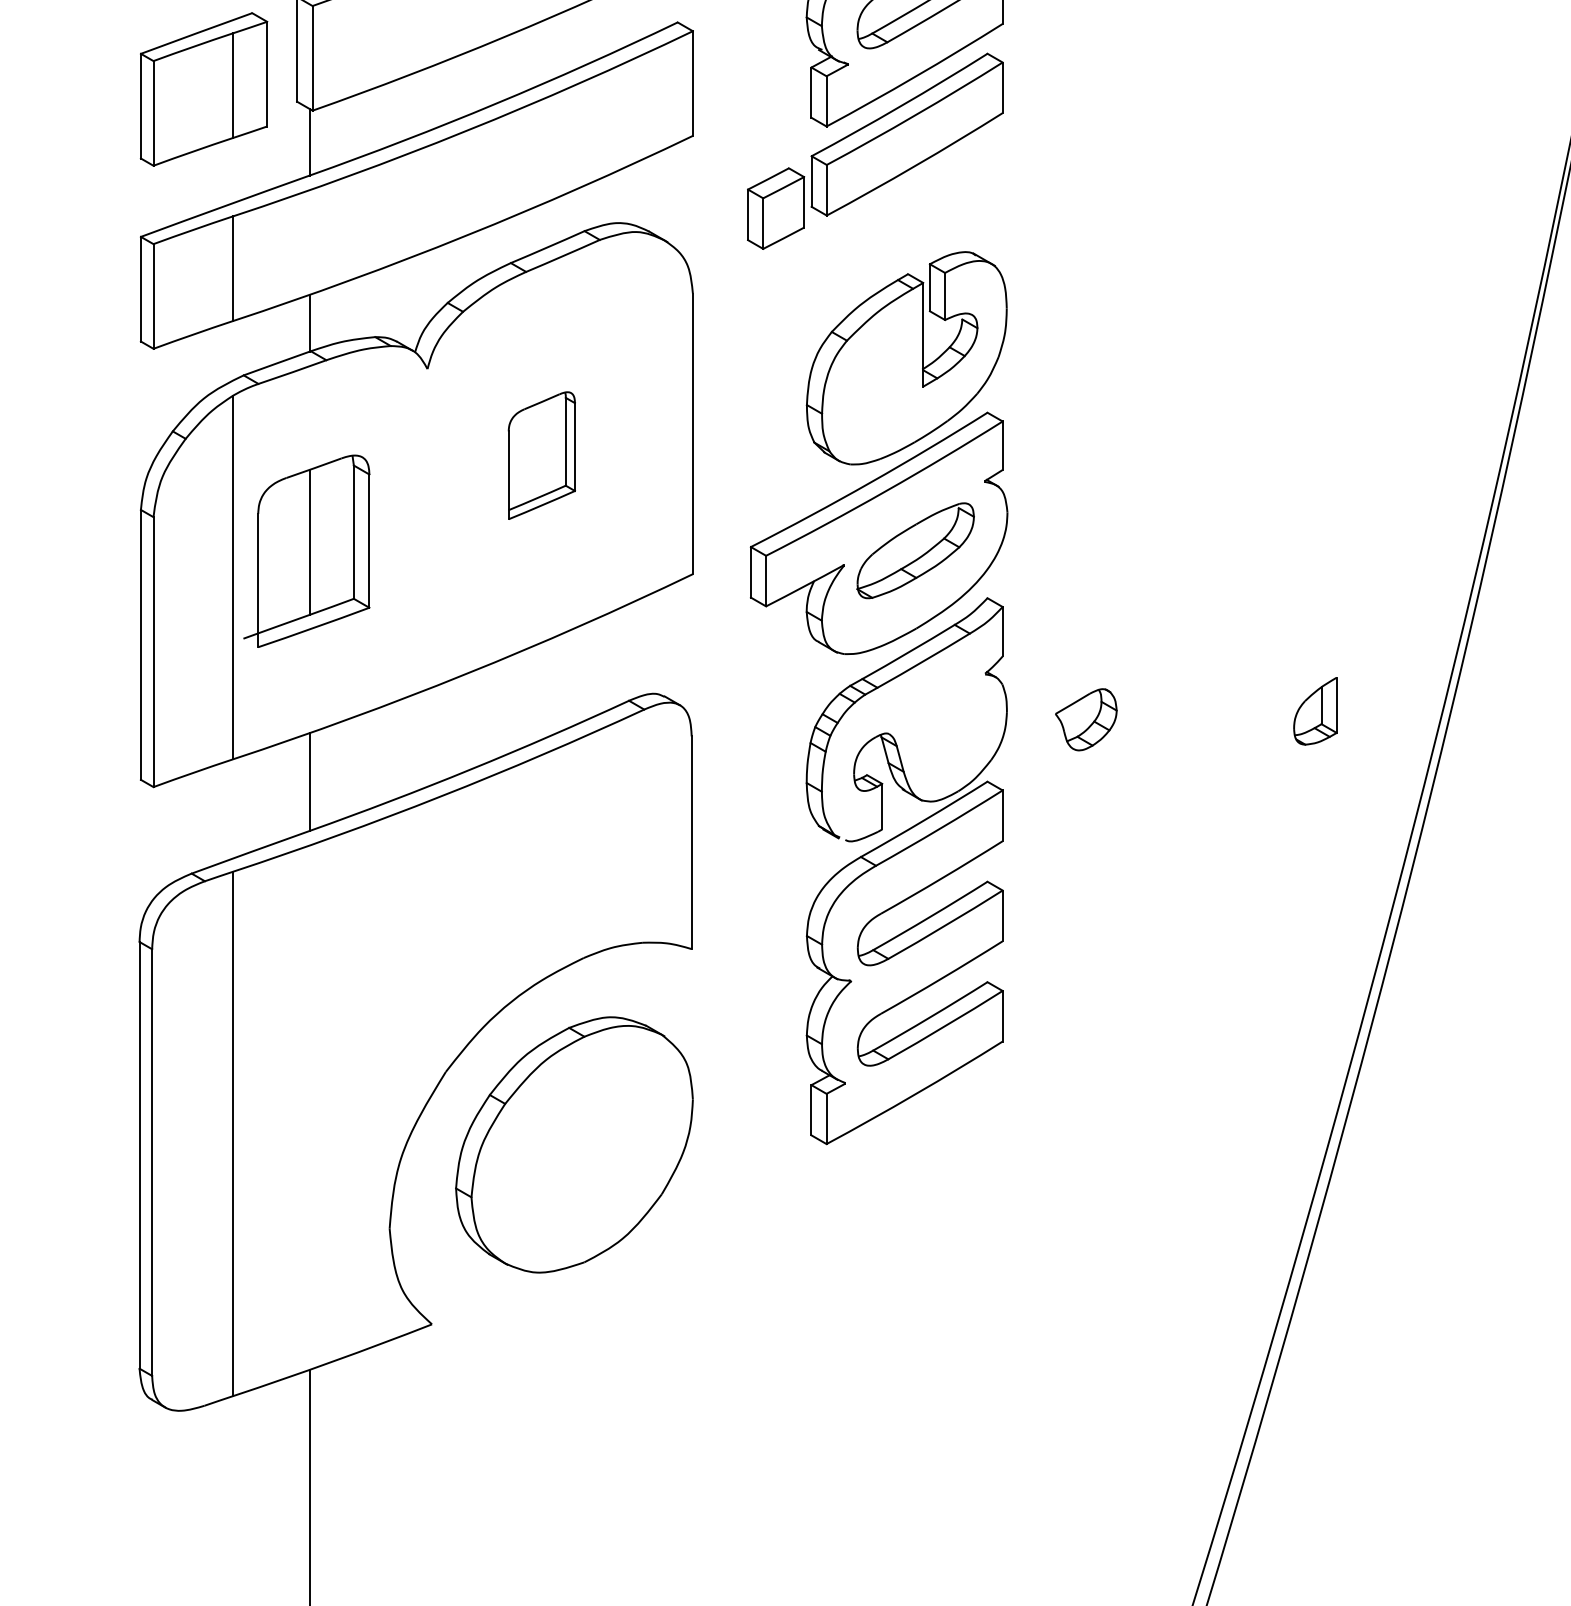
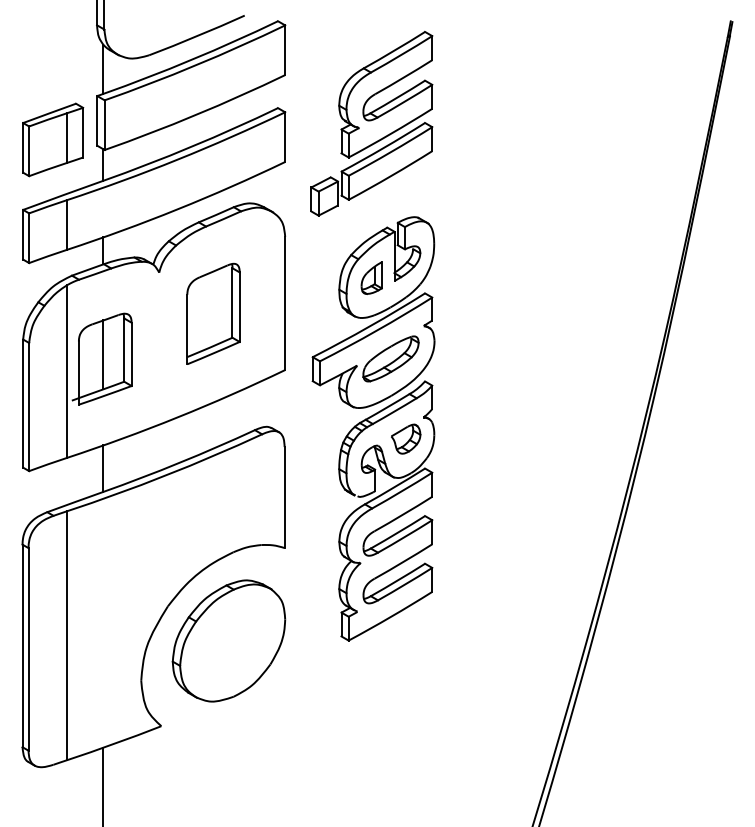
part: (541, 455) -> (213, 313), size x1.67
part: (1314, 709) -> (371, 277), moved
part: (1087, 718) -> (406, 438), moved

